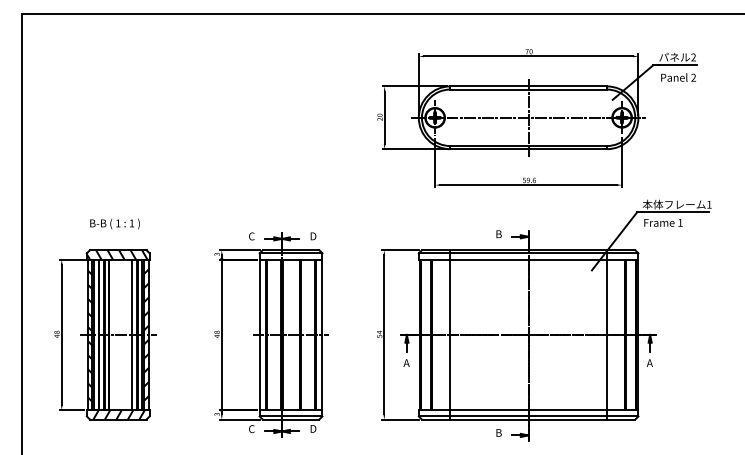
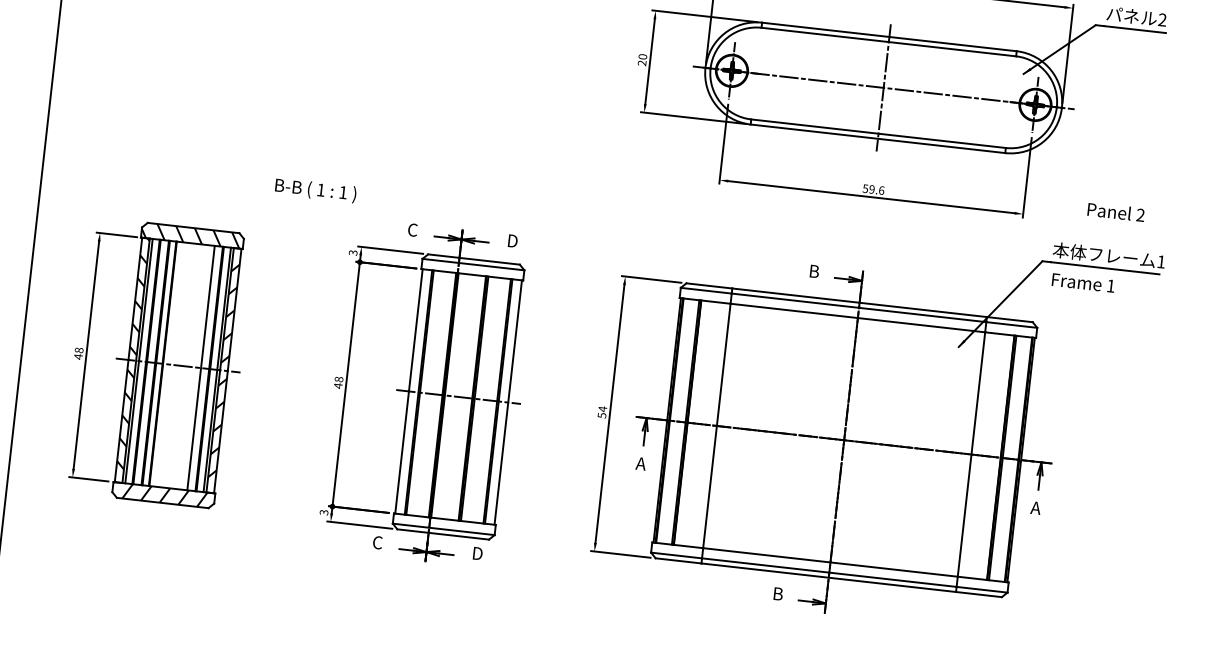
text: (678, 77) -> (1116, 212), moved
text: (114, 223) -> (314, 189), moved

